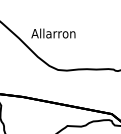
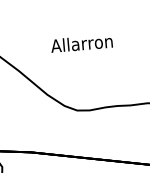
text: (53, 33) -> (81, 43), moved

